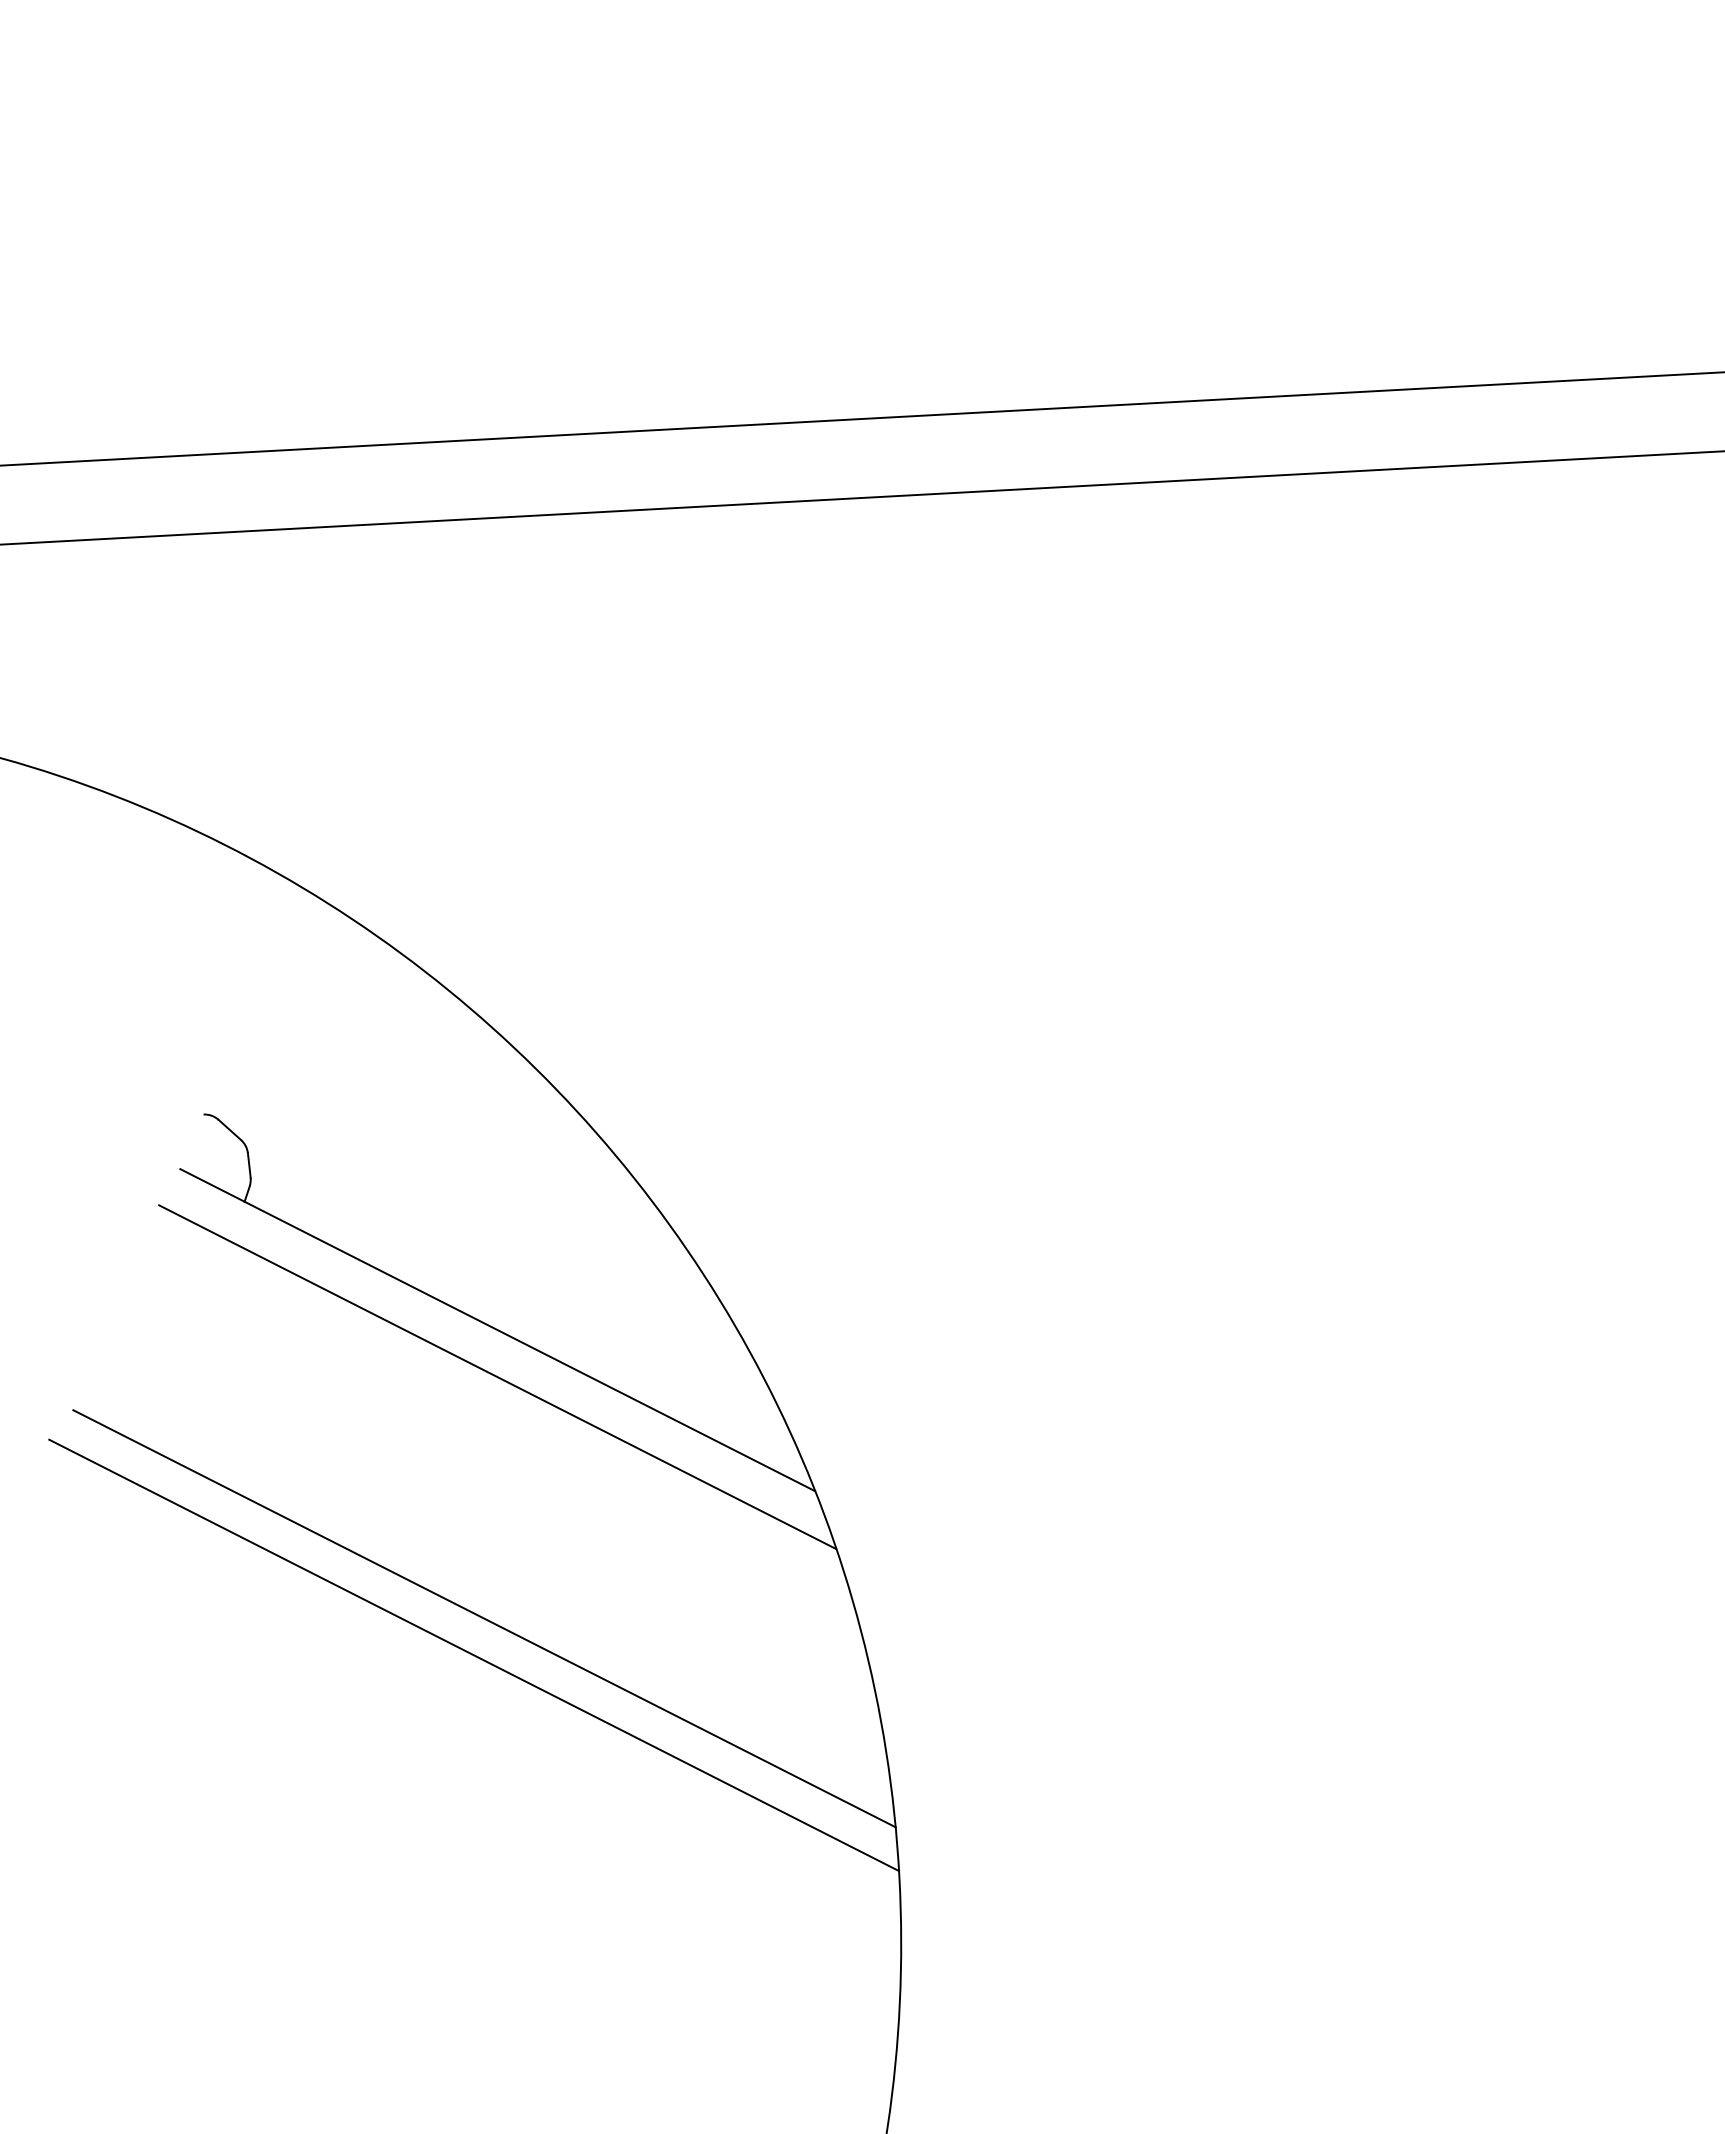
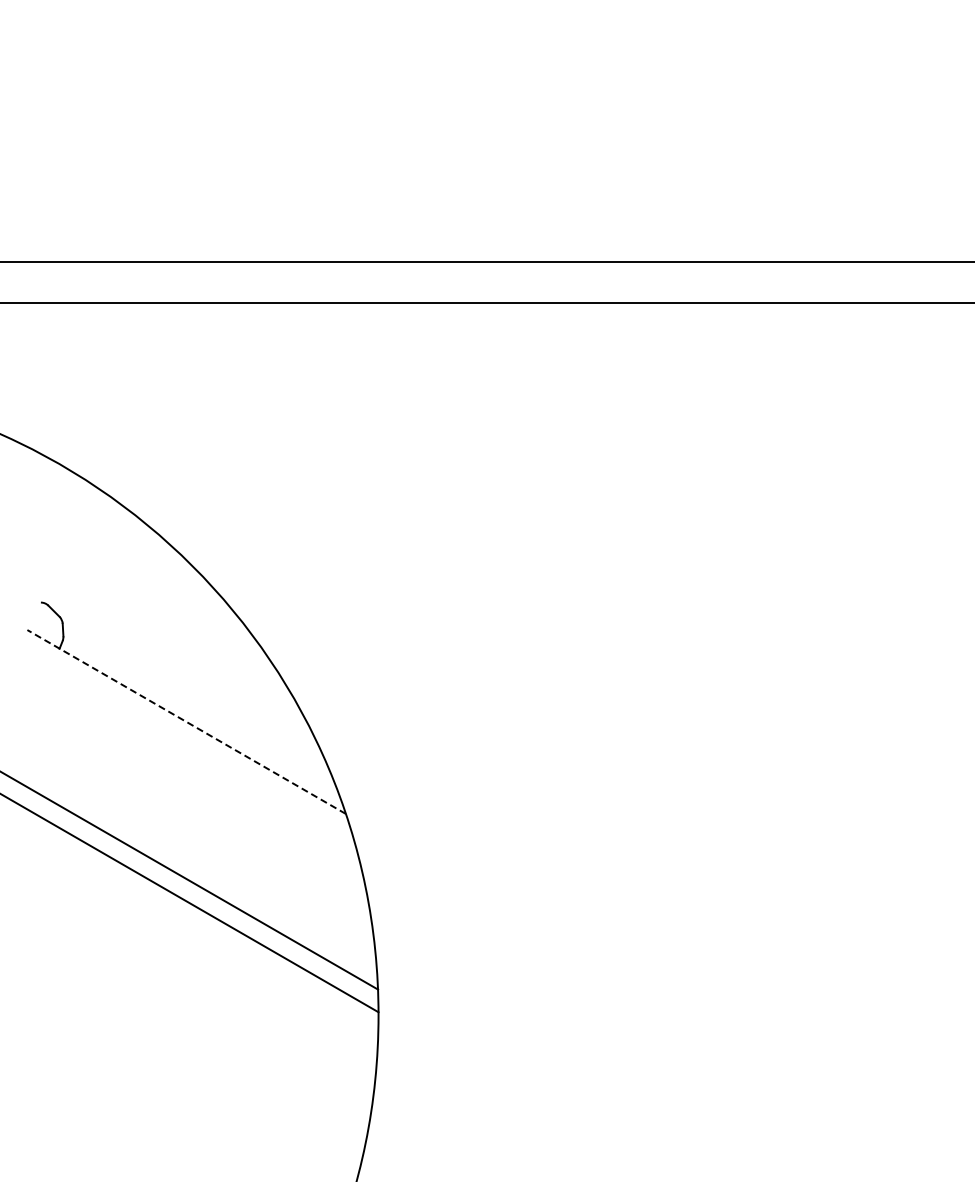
line: (497, 1331) -> (186, 722), solid -> dashed
line: (498, 1377) -> (185, 746), removed

